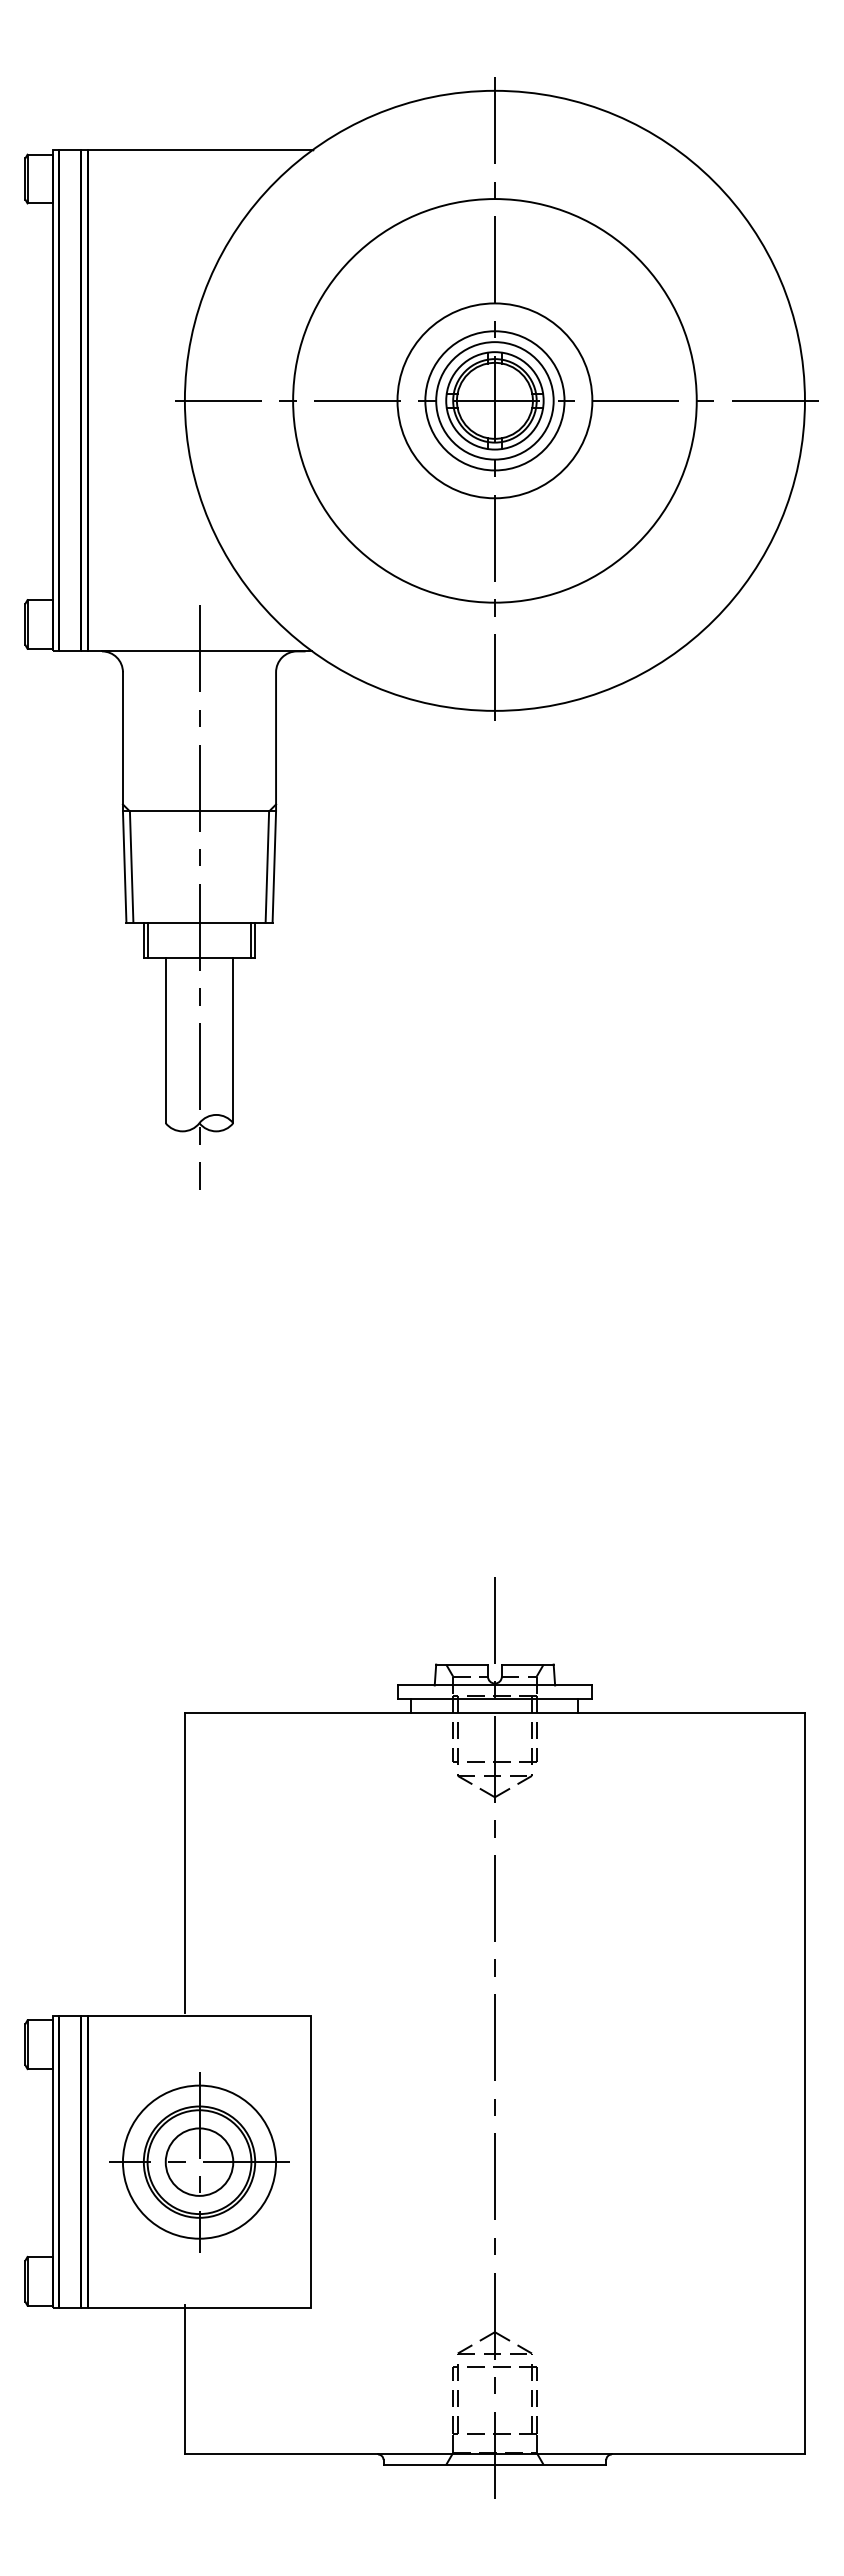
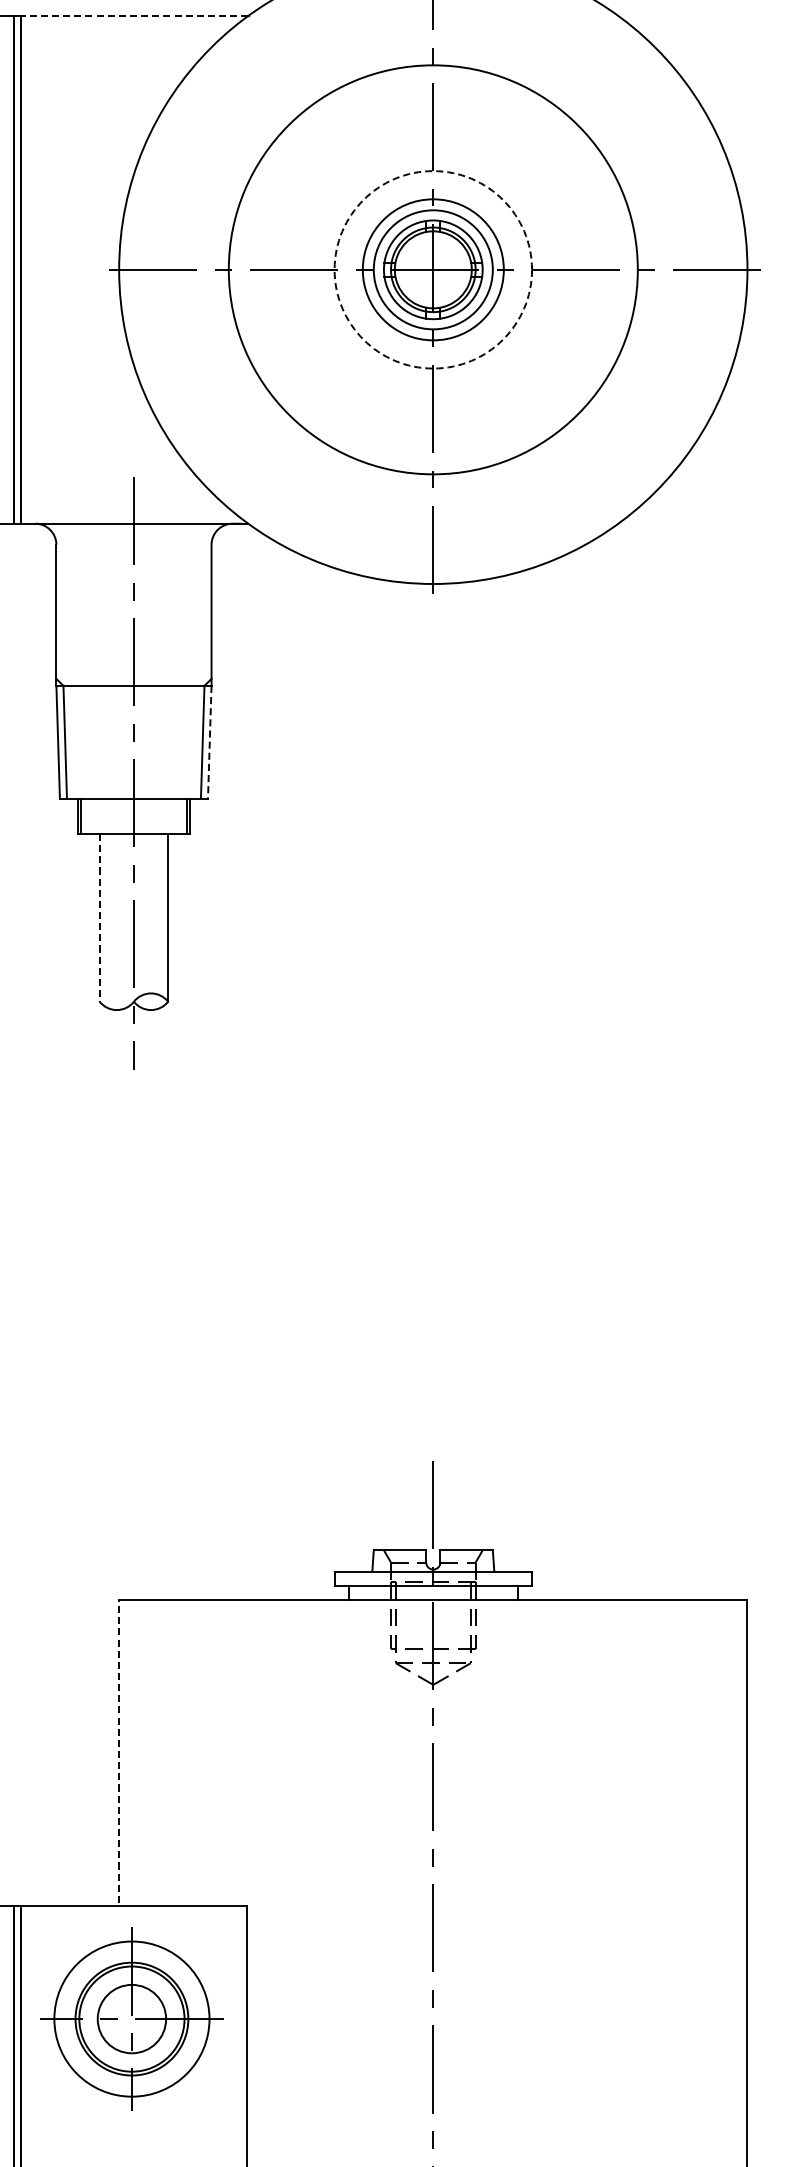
line: (199, 150) -> (133, 16), solid -> dashed
circle: (494, 400) -> (432, 269), solid -> dashed
line: (274, 867) -> (209, 742), solid -> dashed
line: (165, 1040) -> (99, 917), solid -> dashed
line: (184, 1862) -> (118, 1750), solid -> dashed
part: (199, 2162) -> (131, 2019), moved

